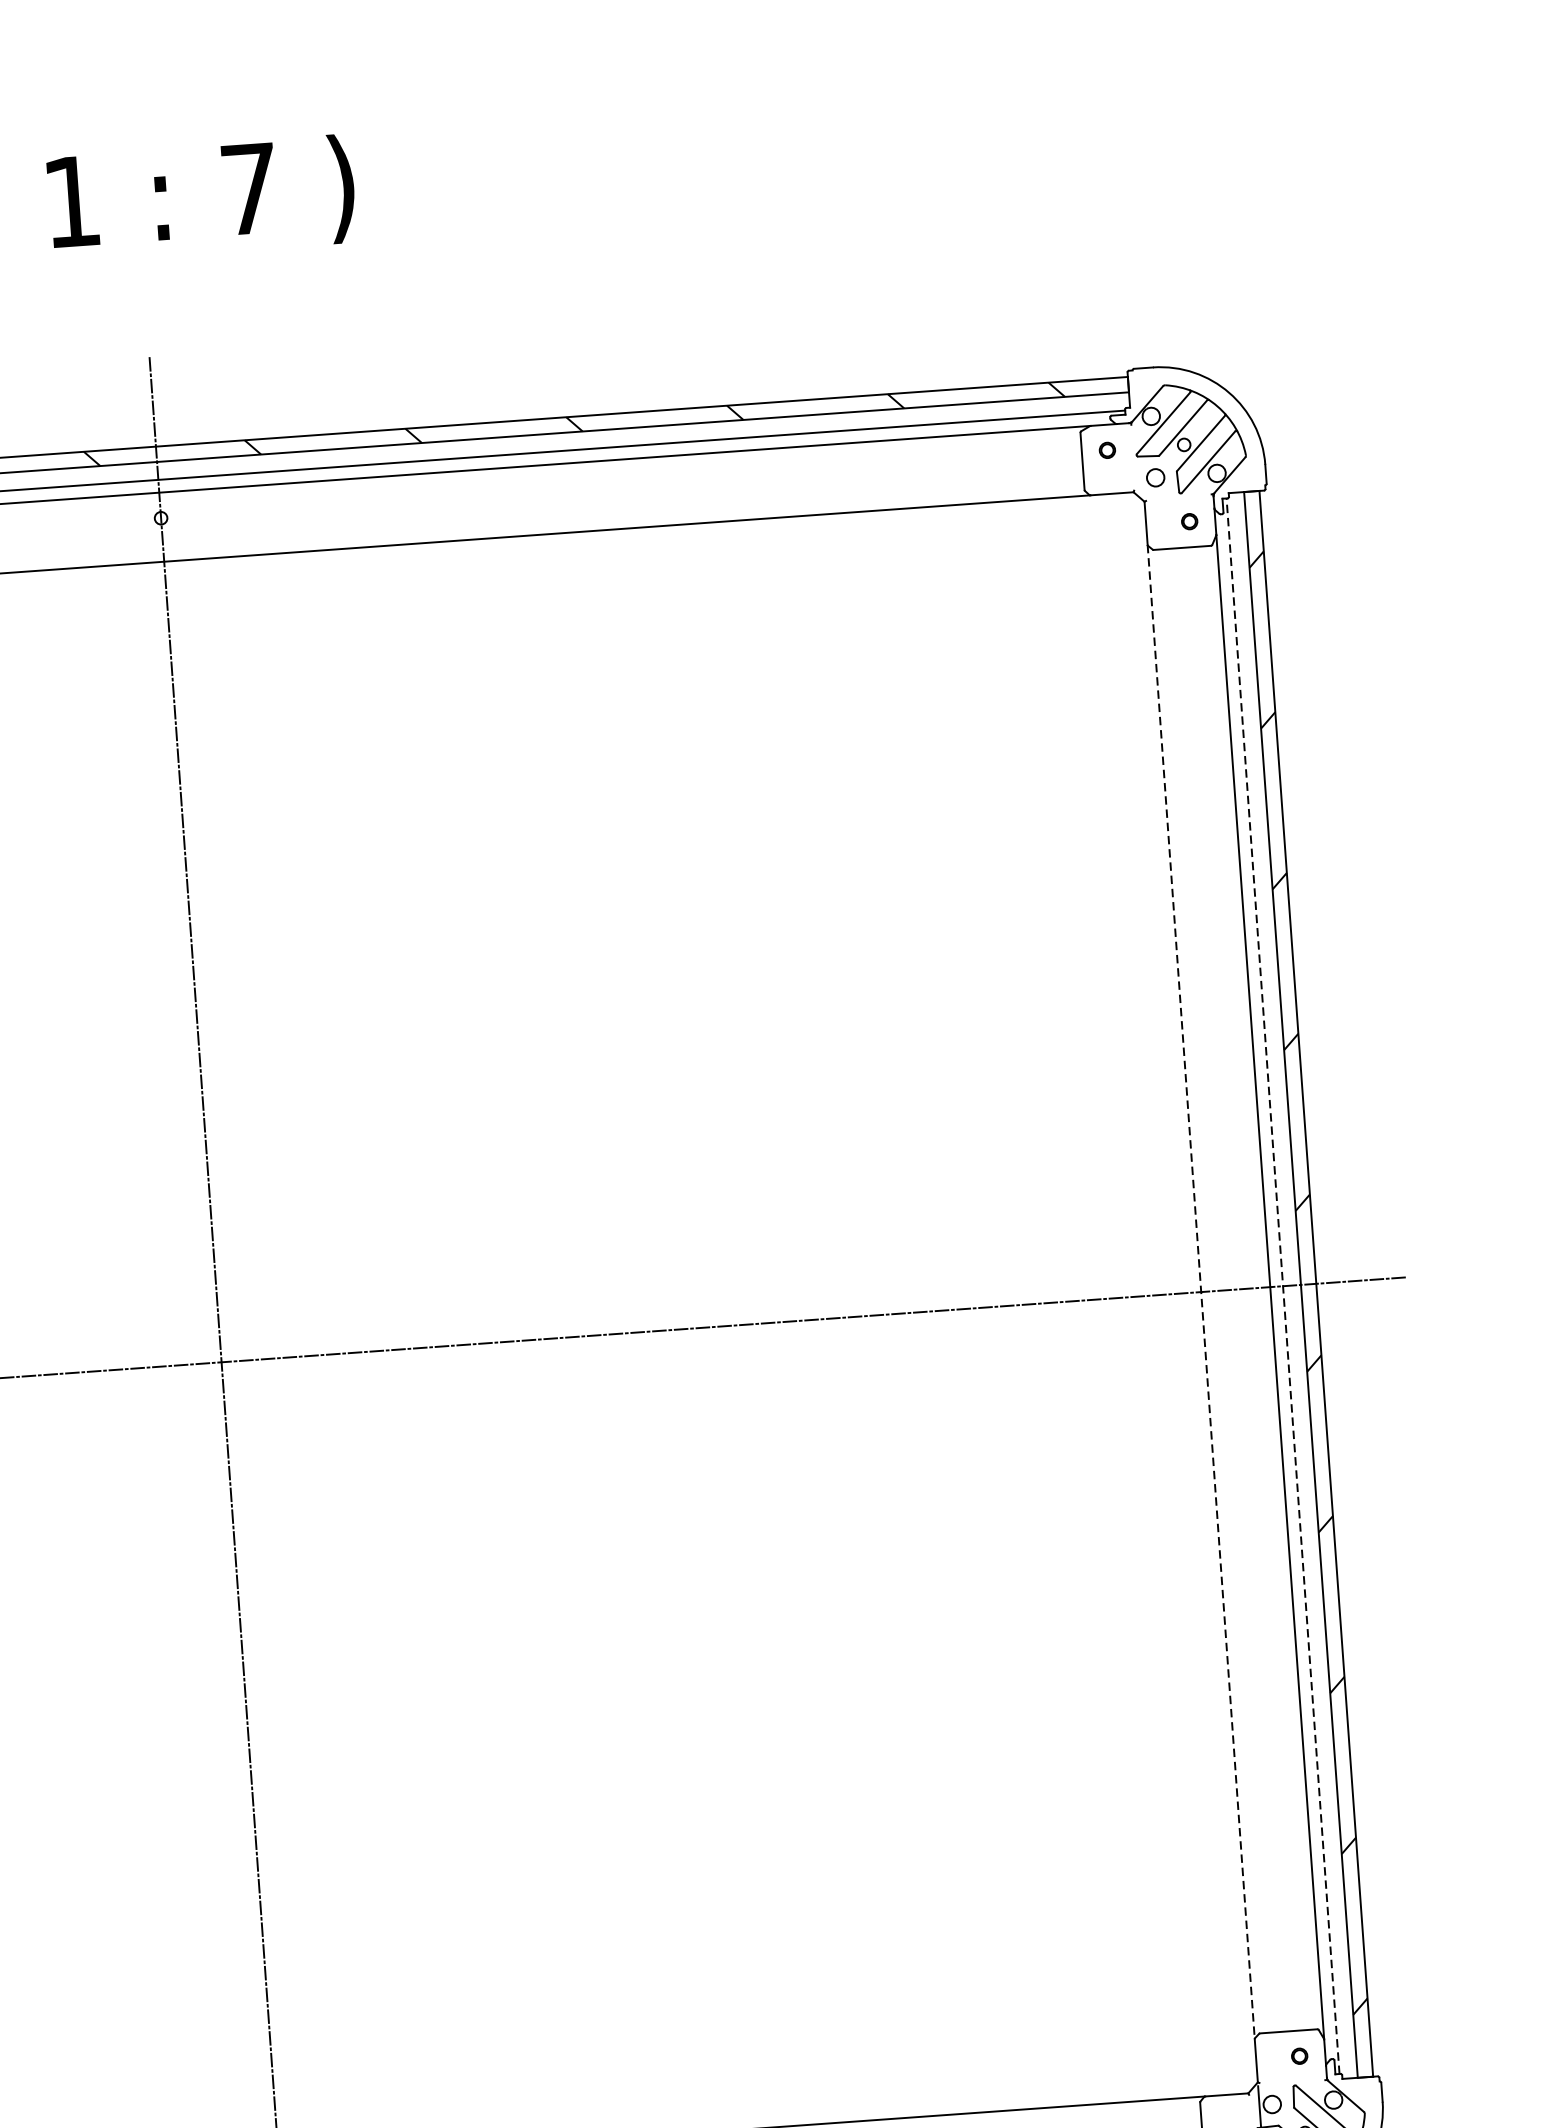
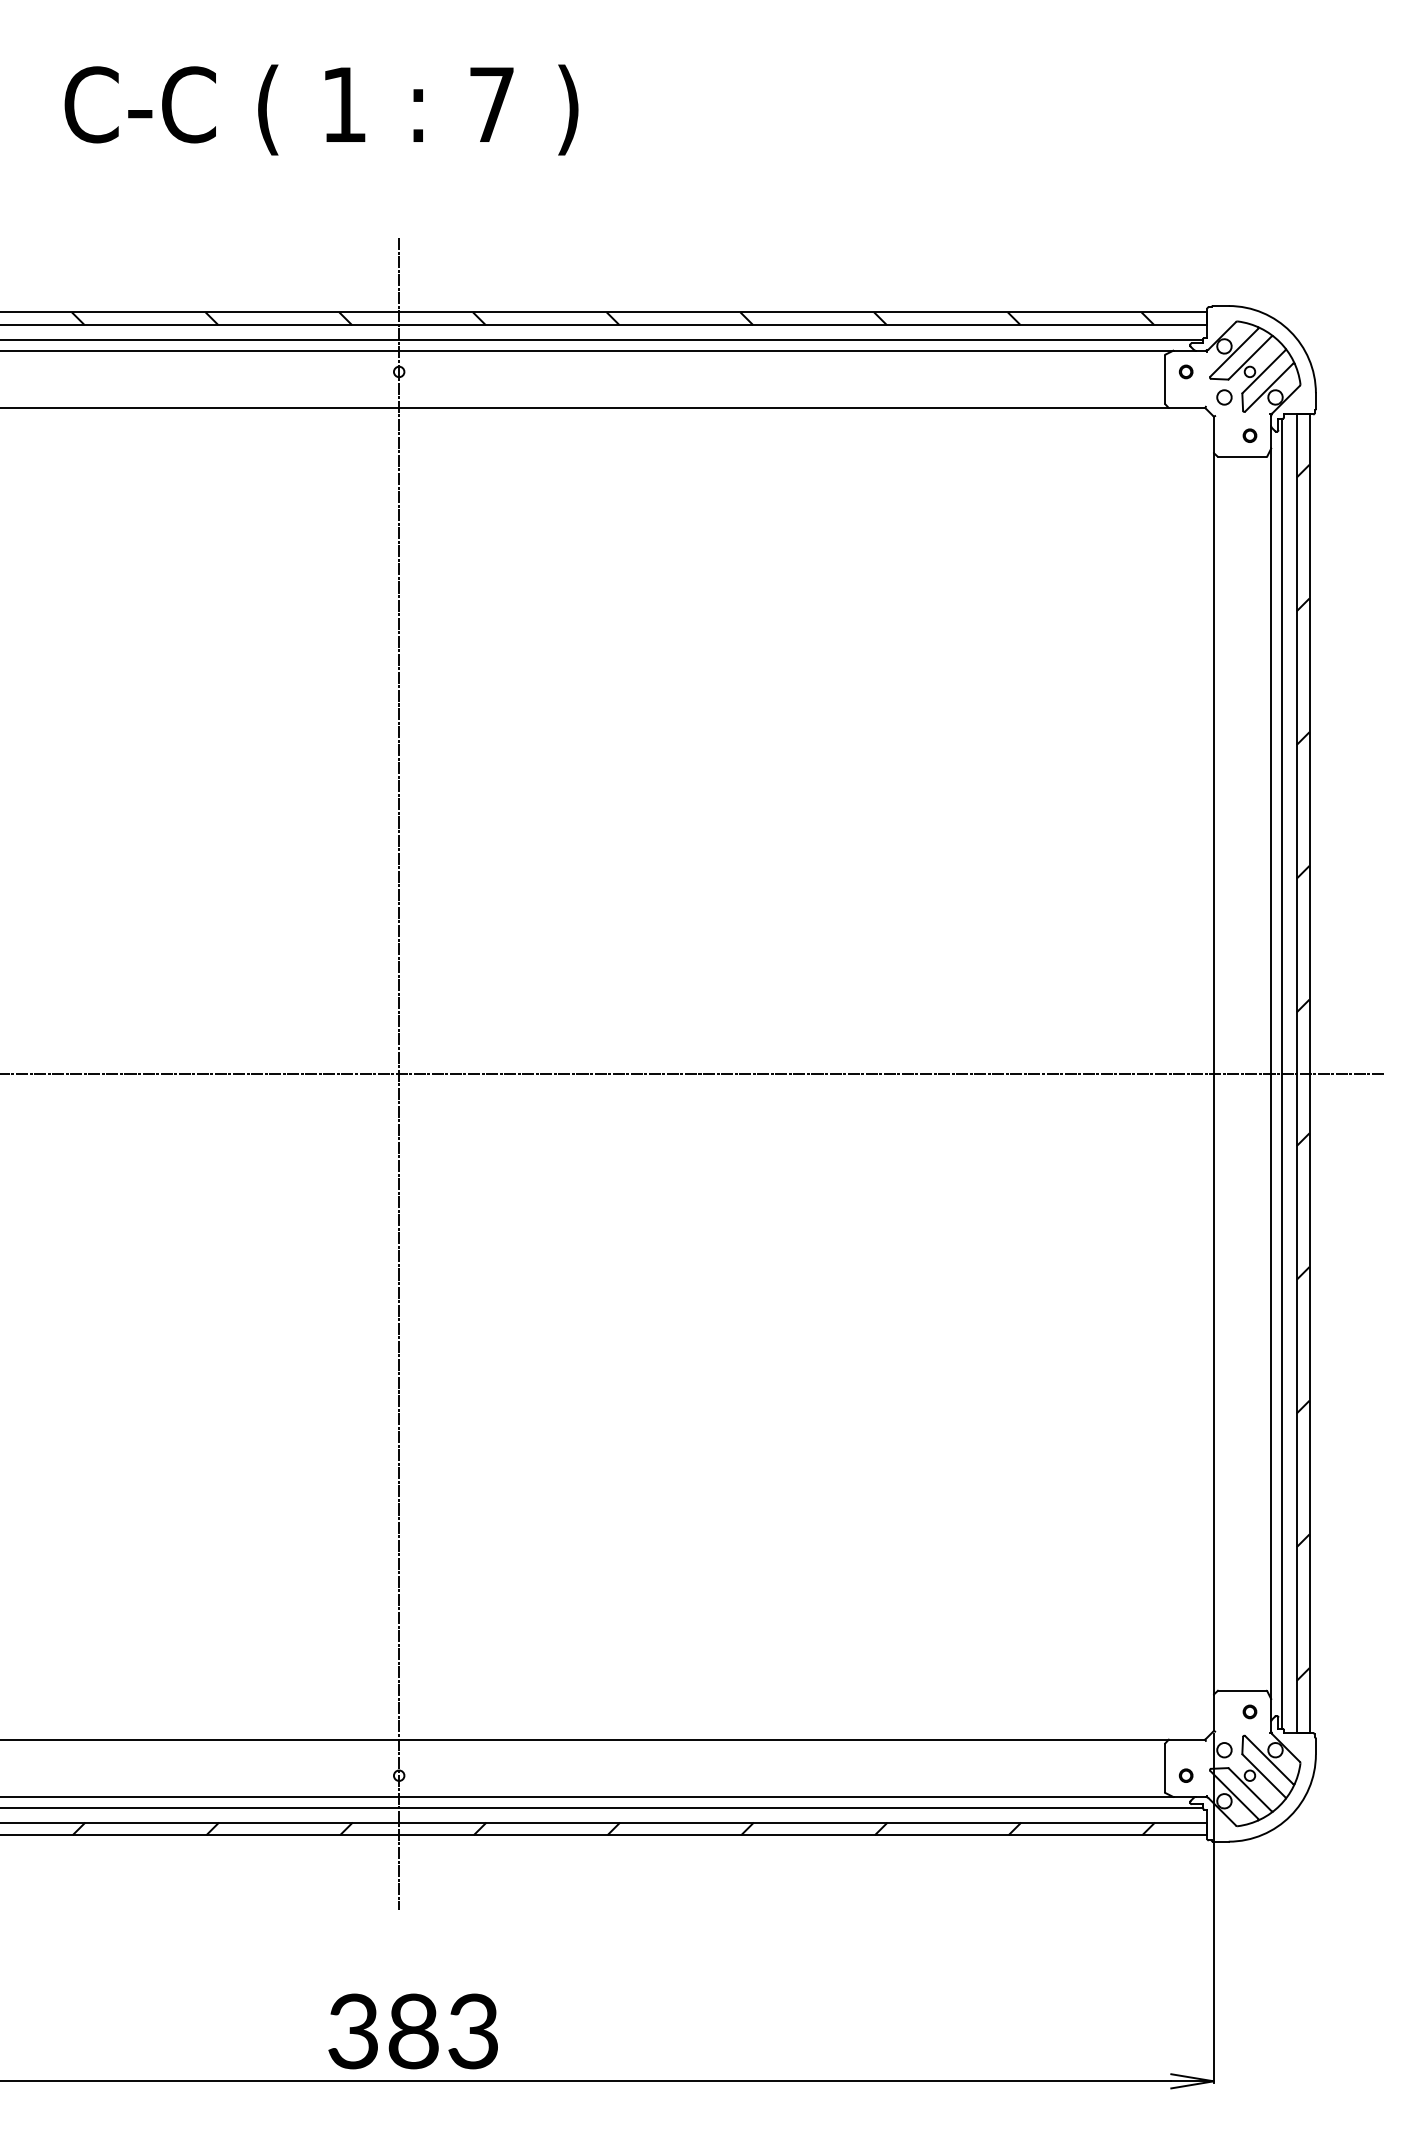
line: (1282, 1285) -> (1281, 1073), dashed -> solid
line: (1200, 1292) -> (1213, 1074), dashed -> solid

